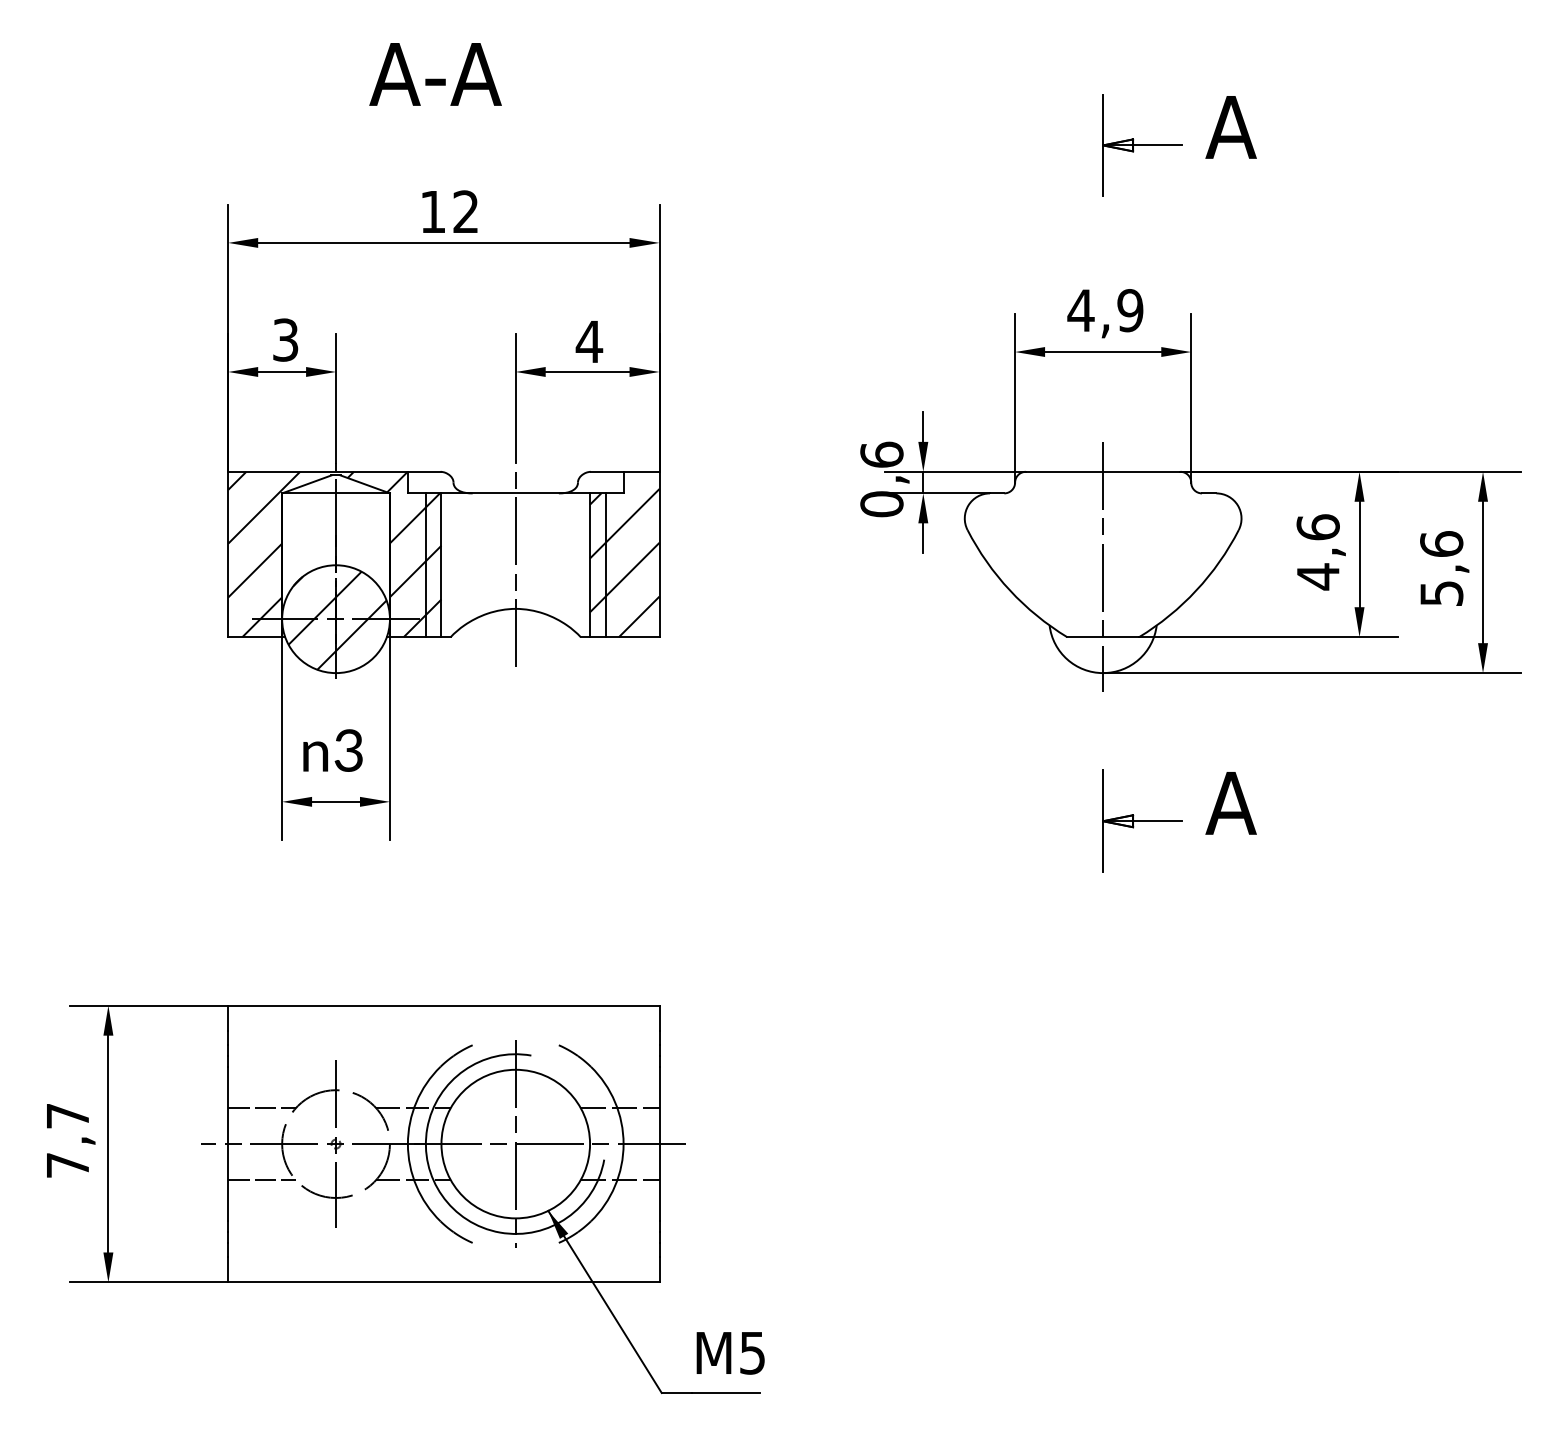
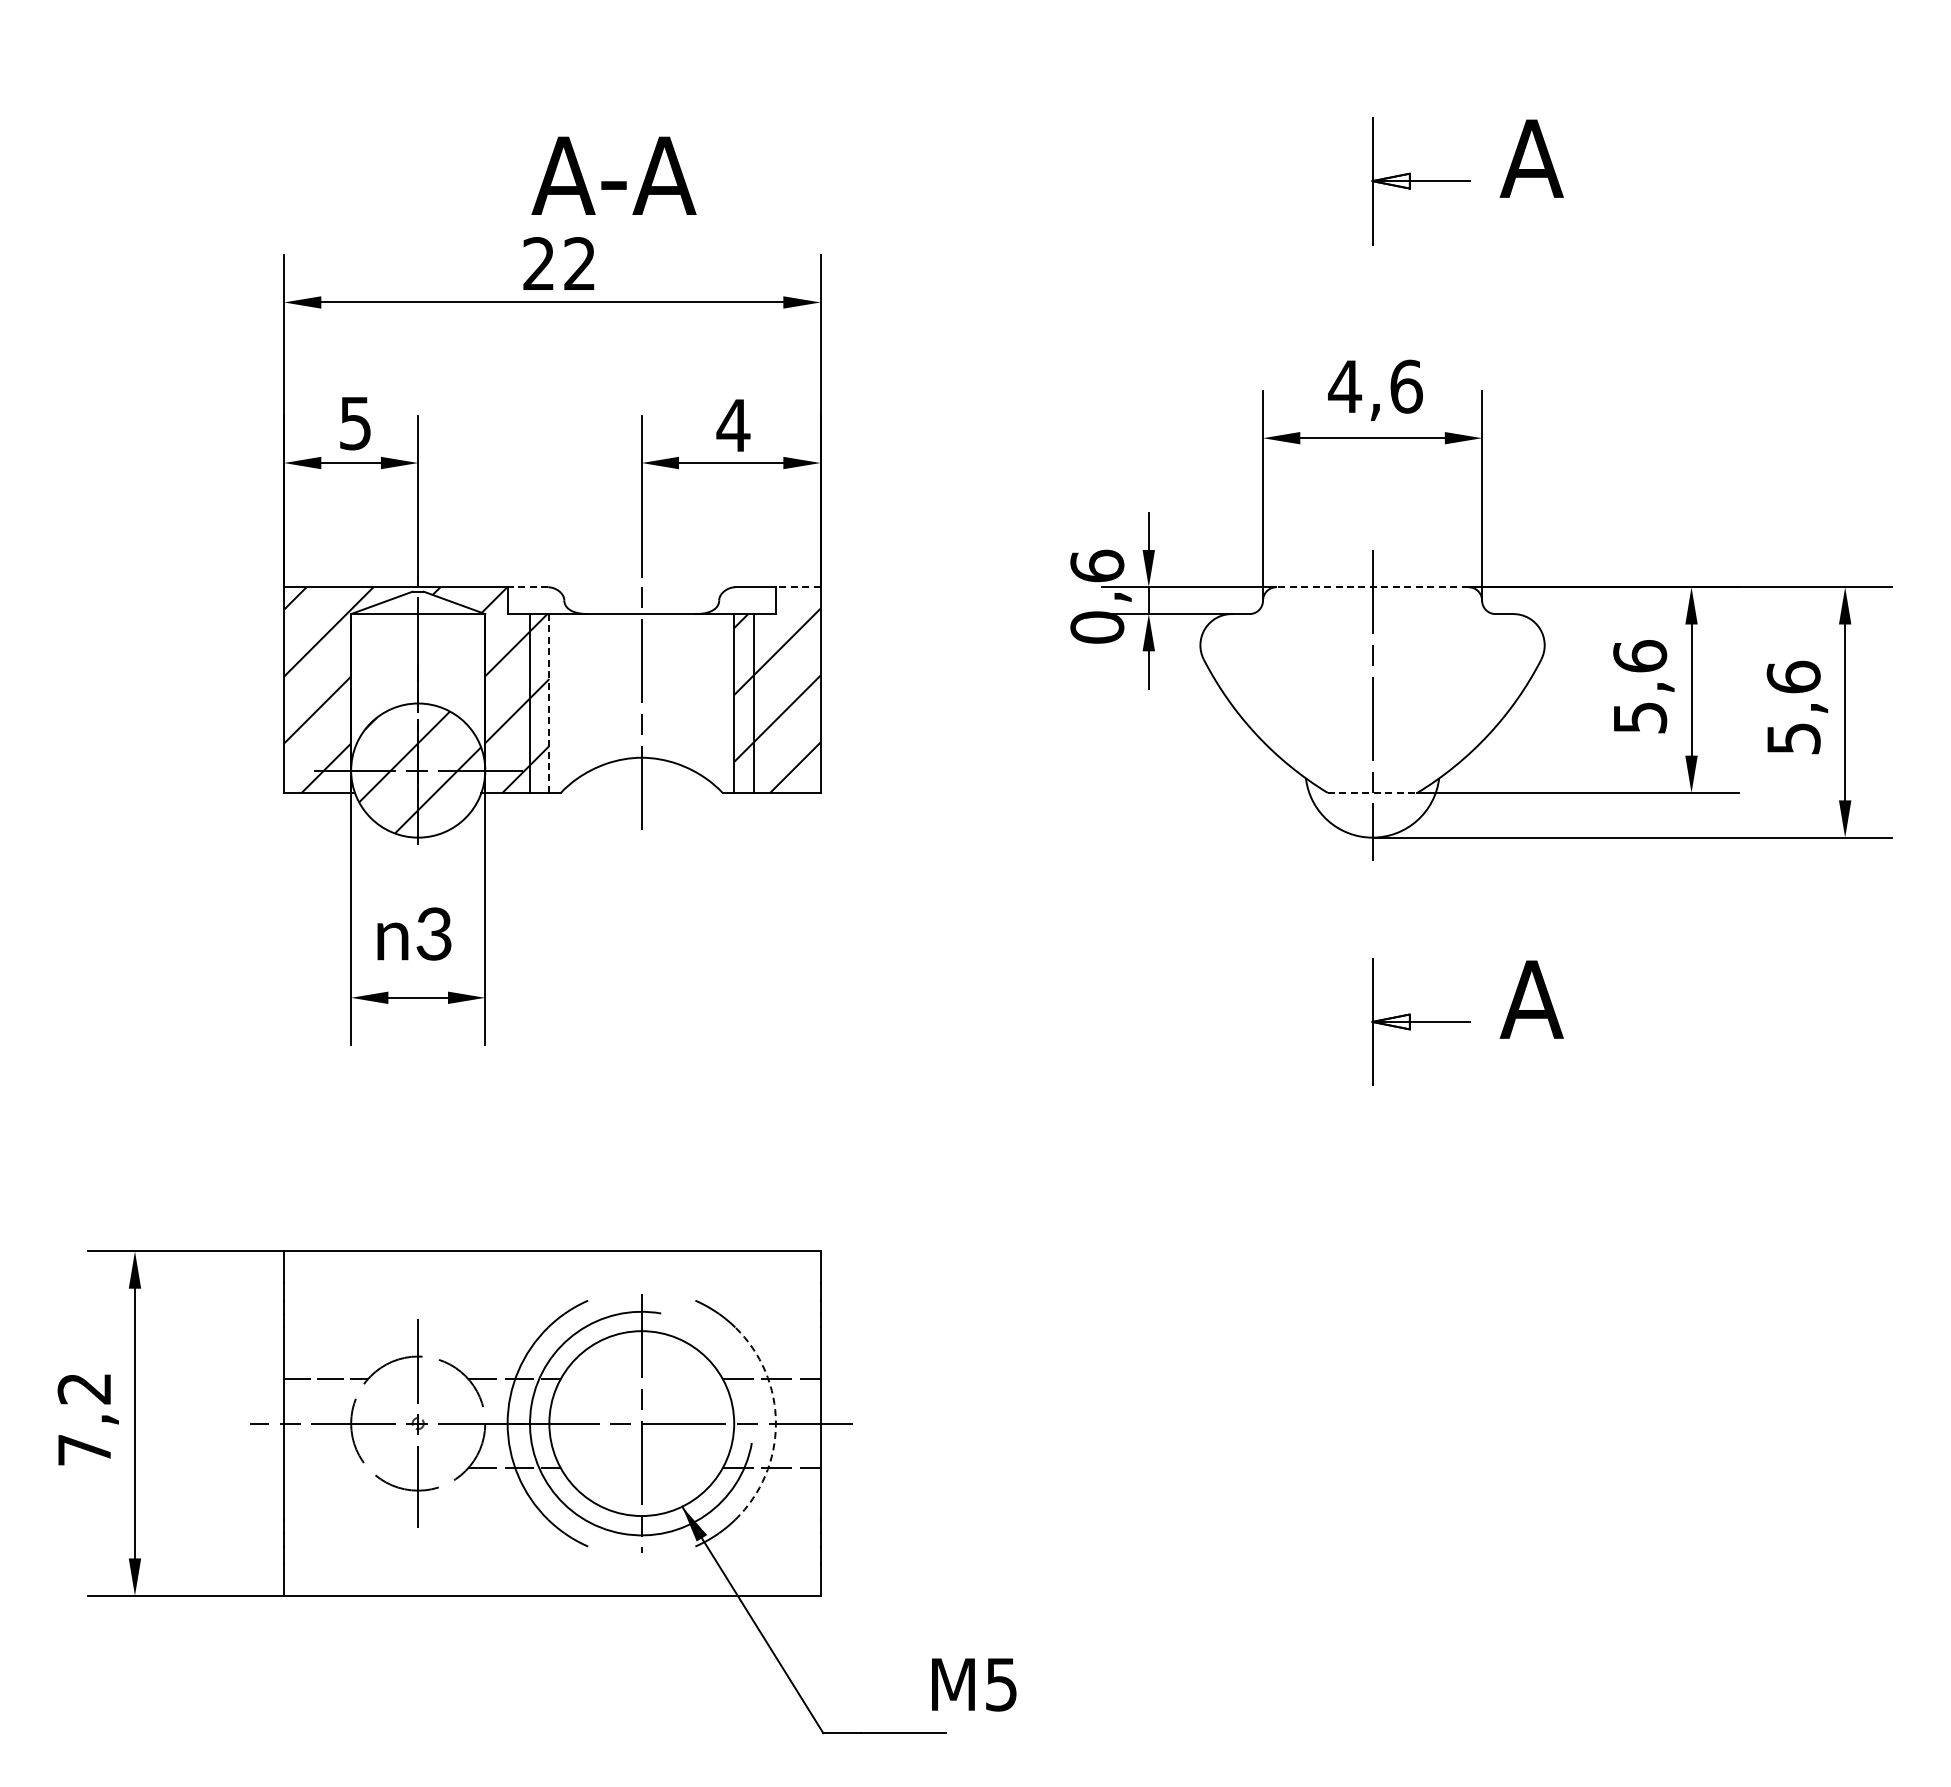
text: (435, 74) -> (613, 175), moved
text: (432, 211) -> (538, 263), 12 -> 22
text: (1130, 310) -> (1406, 386), 4,9 -> 4,6
text: (285, 339) -> (355, 422), 3 -> 5
line: (423, 472) -> (527, 587), solid -> dashed
line: (640, 472) -> (797, 587), solid -> dashed
line: (1103, 472) -> (1372, 587), solid -> dashed
line: (441, 565) -> (549, 703), solid -> dashed
text: (1318, 576) -> (1640, 717), 4,6 -> 5,6
line: (1103, 636) -> (1372, 792), solid -> dashed
text: (67, 1115) -> (83, 1388), 7,7 -> 7,2
arc: (623, 1144) -> (775, 1423), solid -> dashed
line: (262, 1180) -> (326, 1468), removed
text: (730, 1353) -> (974, 1684), moved

